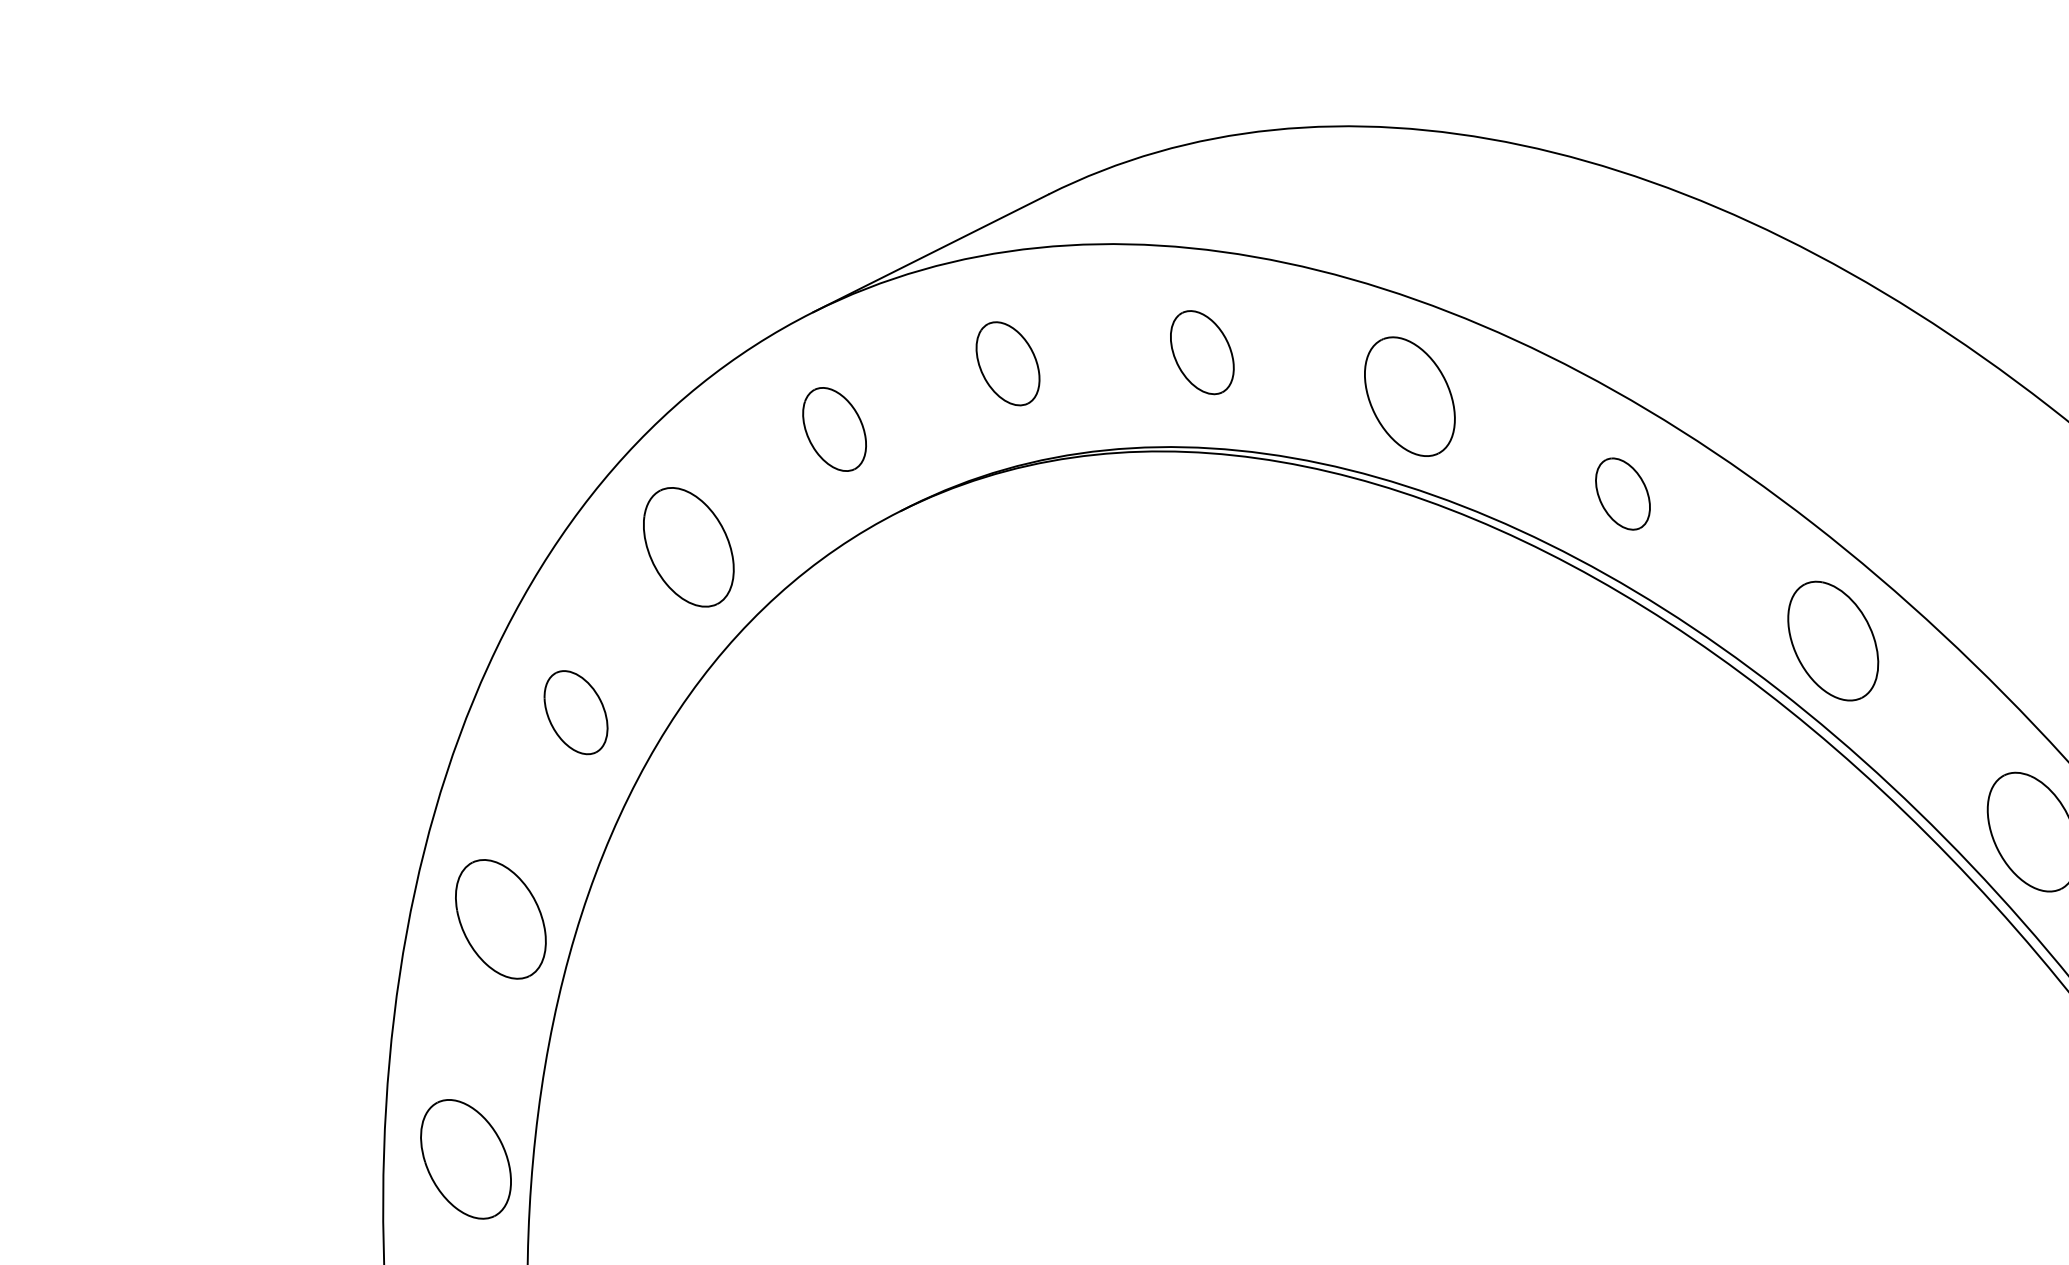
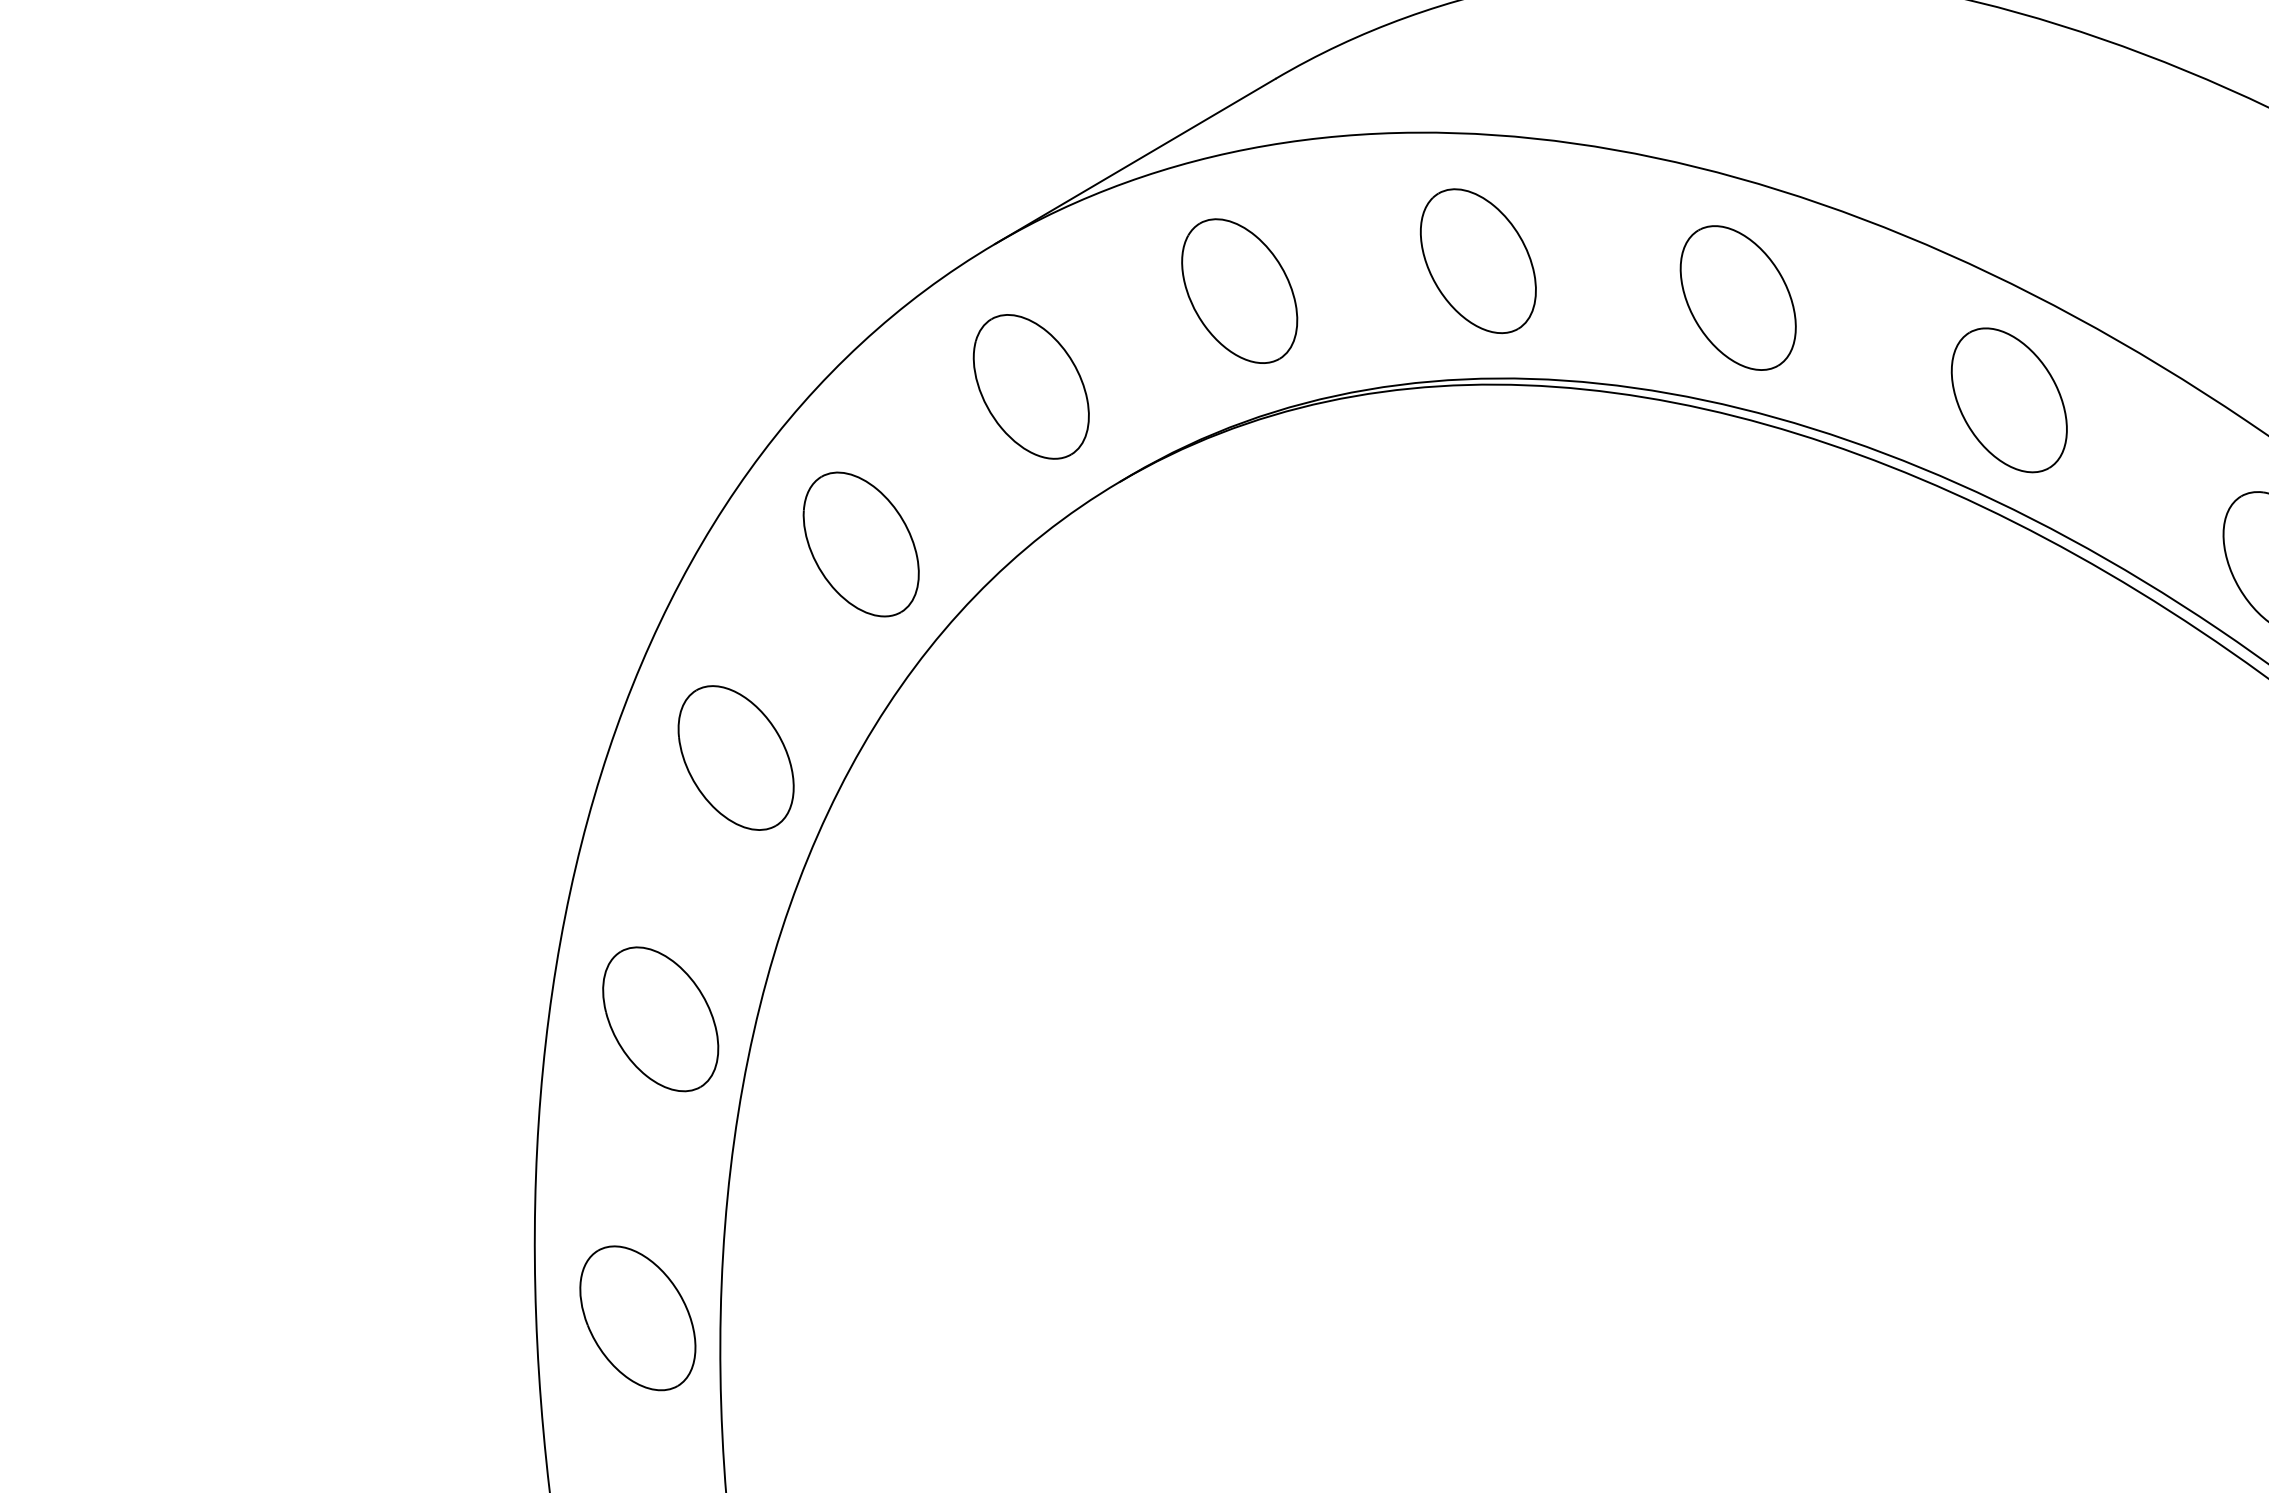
part: (1202, 352) -> (1478, 260), size x1.43
part: (1007, 363) -> (1238, 290), size x1.43
part: (834, 429) -> (1031, 386), size x1.43
part: (1622, 493) -> (2008, 399), size x1.67
part: (575, 712) -> (735, 757), size x1.43

